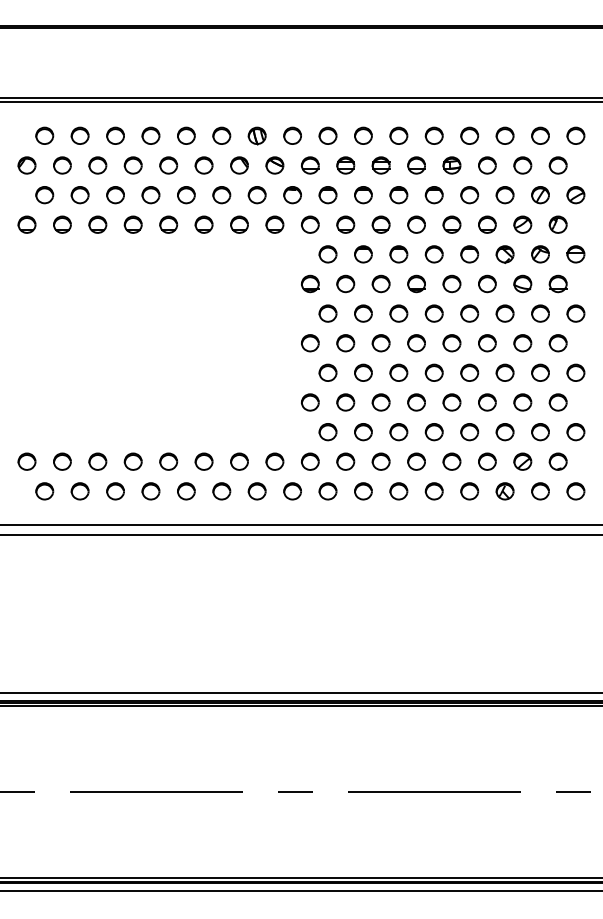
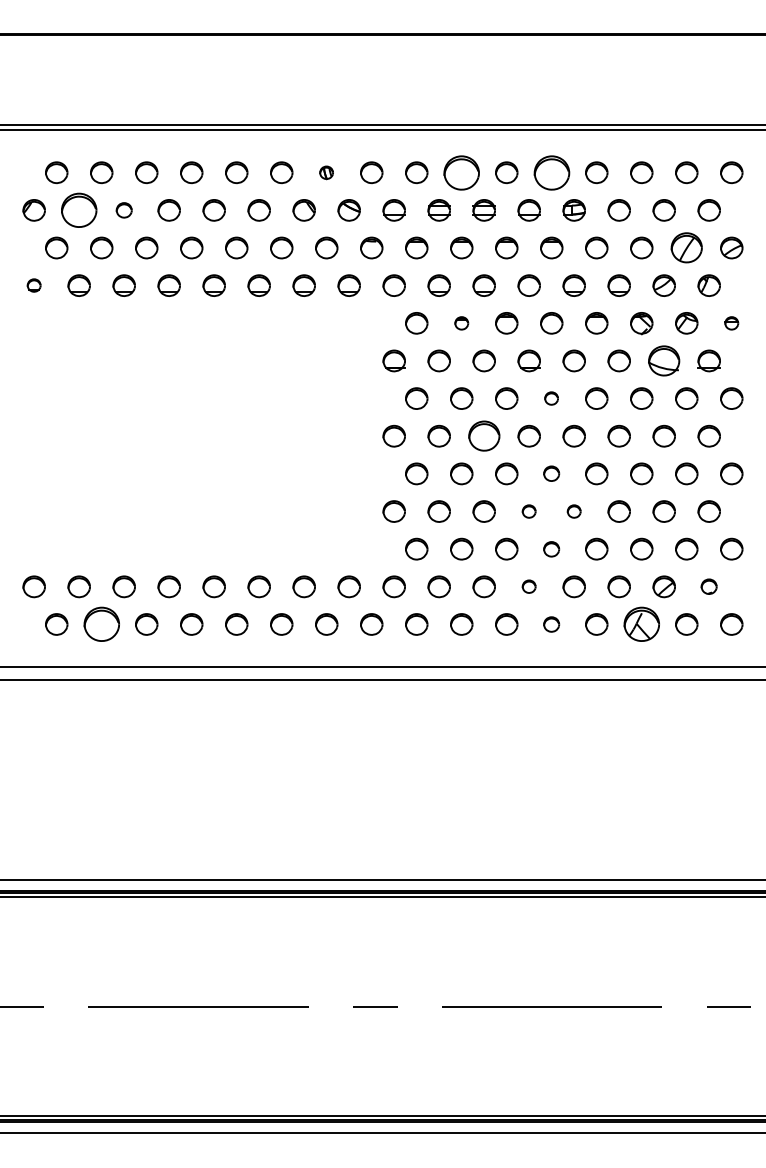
part: (256, 135) -> (325, 172), size x0.6
part: (363, 135) -> (461, 172), size x1.6
part: (433, 135) -> (550, 172), size x1.6
part: (62, 165) -> (79, 210), size x1.6
part: (97, 165) -> (123, 210), size x0.7
part: (540, 195) -> (686, 248), size x1.4
part: (26, 224) -> (33, 285), size x0.6
part: (363, 254) -> (461, 323), size x0.6
part: (575, 254) -> (731, 323), size x0.6
part: (522, 283) -> (663, 360), size x1.4
part: (433, 313) -> (550, 398), size x0.6
part: (380, 343) -> (483, 436), size x1.4
part: (433, 372) -> (550, 473), size x0.7
part: (416, 402) -> (529, 511), size x0.6
part: (451, 402) -> (573, 511), size x0.6
part: (433, 432) -> (550, 549), size x0.7
part: (416, 461) -> (529, 586), size x0.6
part: (557, 461) -> (708, 586), size x0.7
part: (79, 491) -> (100, 624), size x1.6
part: (433, 491) -> (550, 624), size x0.7
part: (504, 491) -> (640, 624), size x1.6

